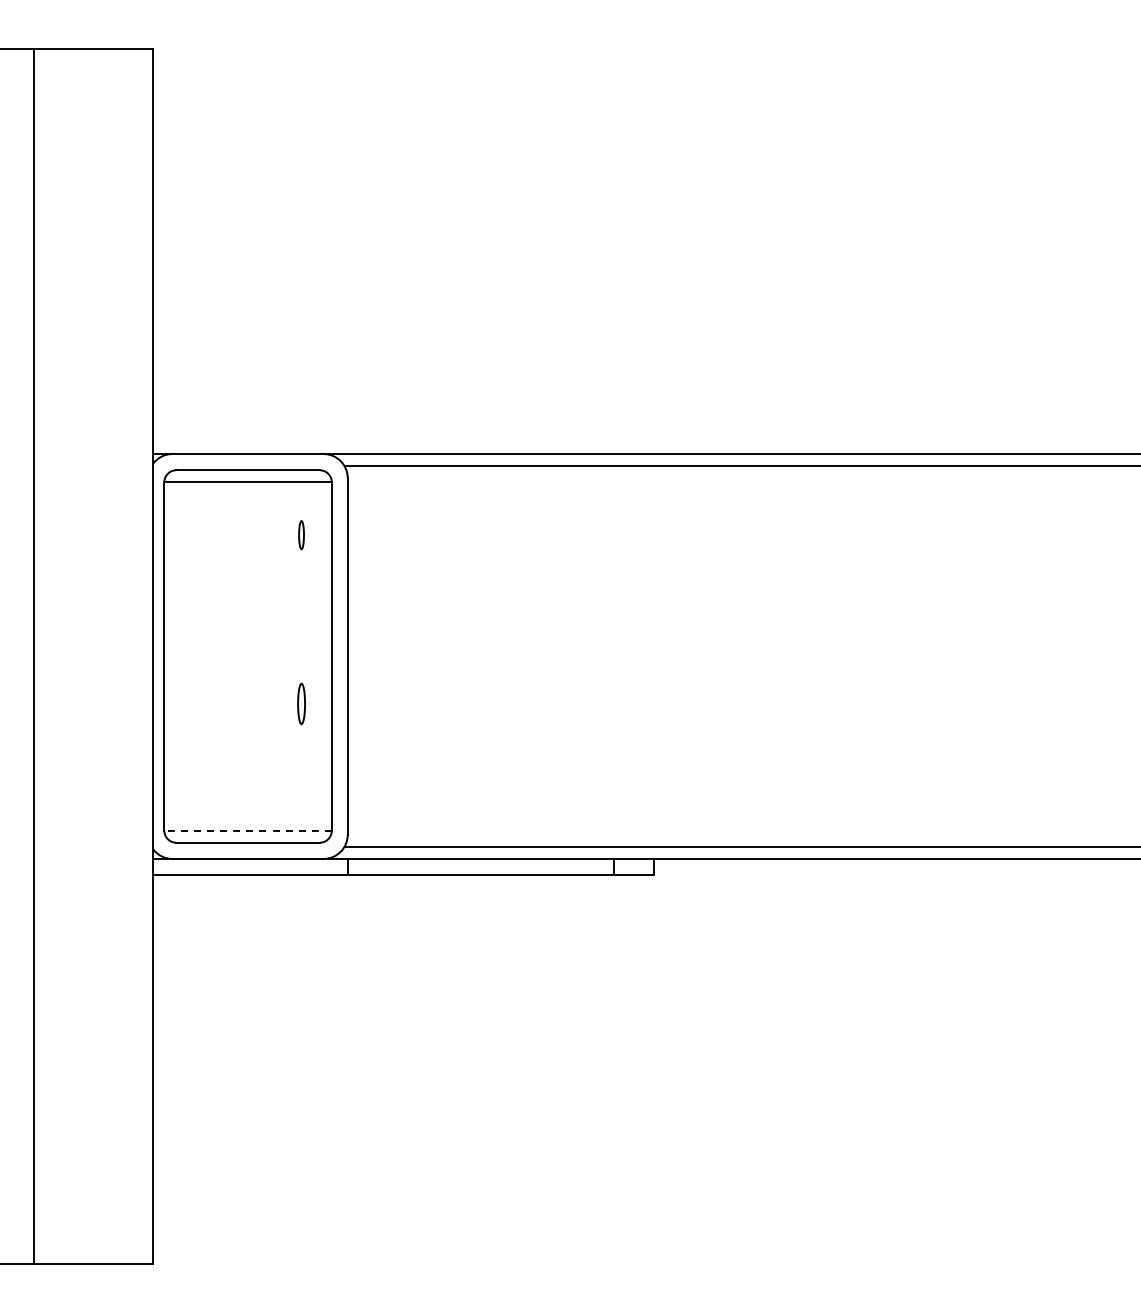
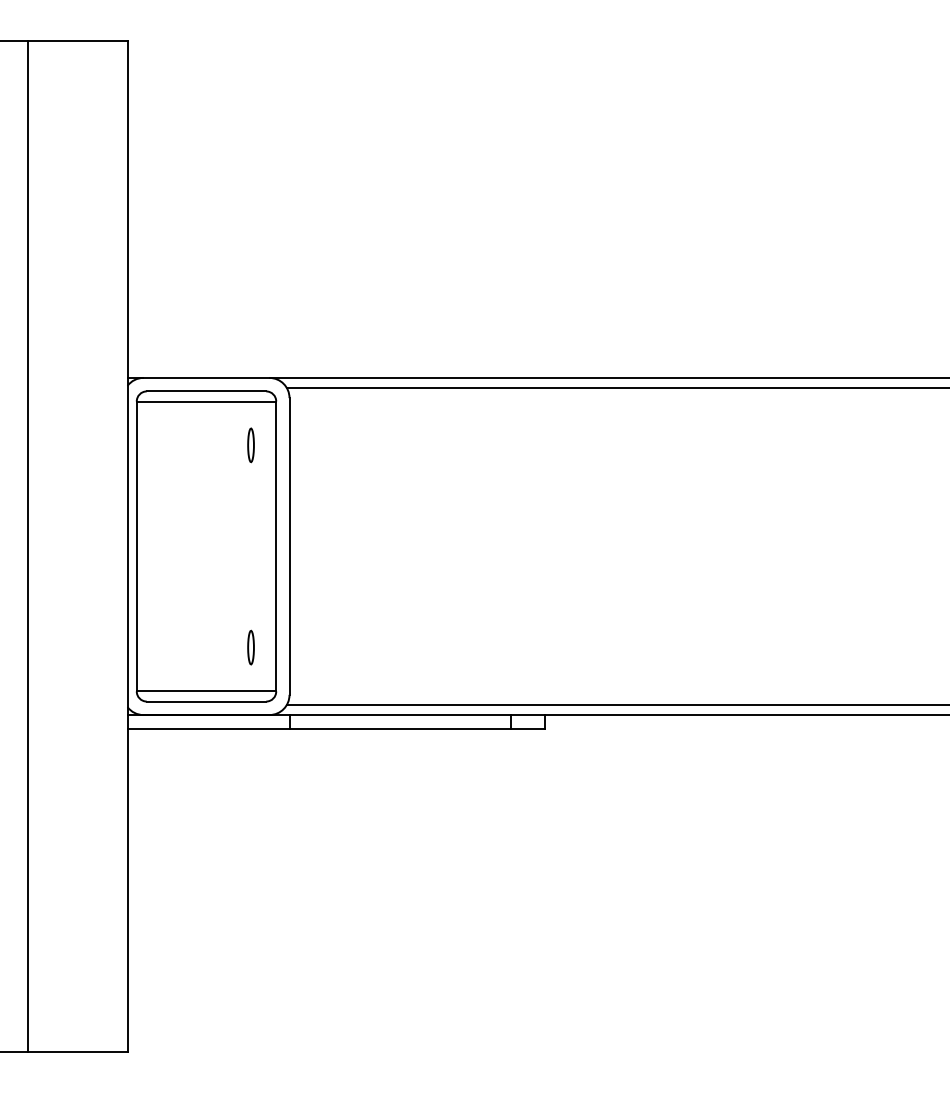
part: (301, 535) -> (251, 445), size x1.43
part: (301, 703) -> (251, 647), moved
line: (248, 830) -> (206, 691), dashed -> solid

